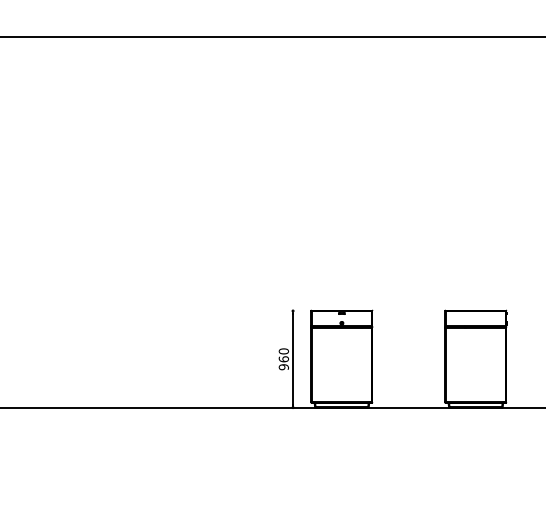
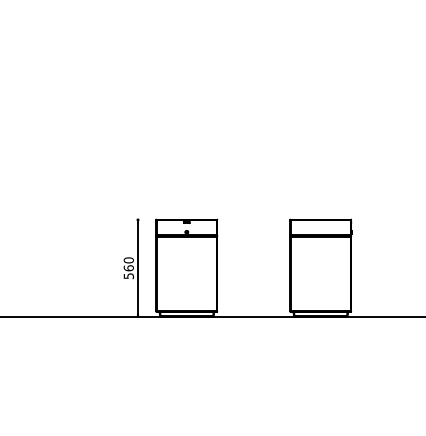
text: (283, 367) -> (128, 276), 960 -> 560

